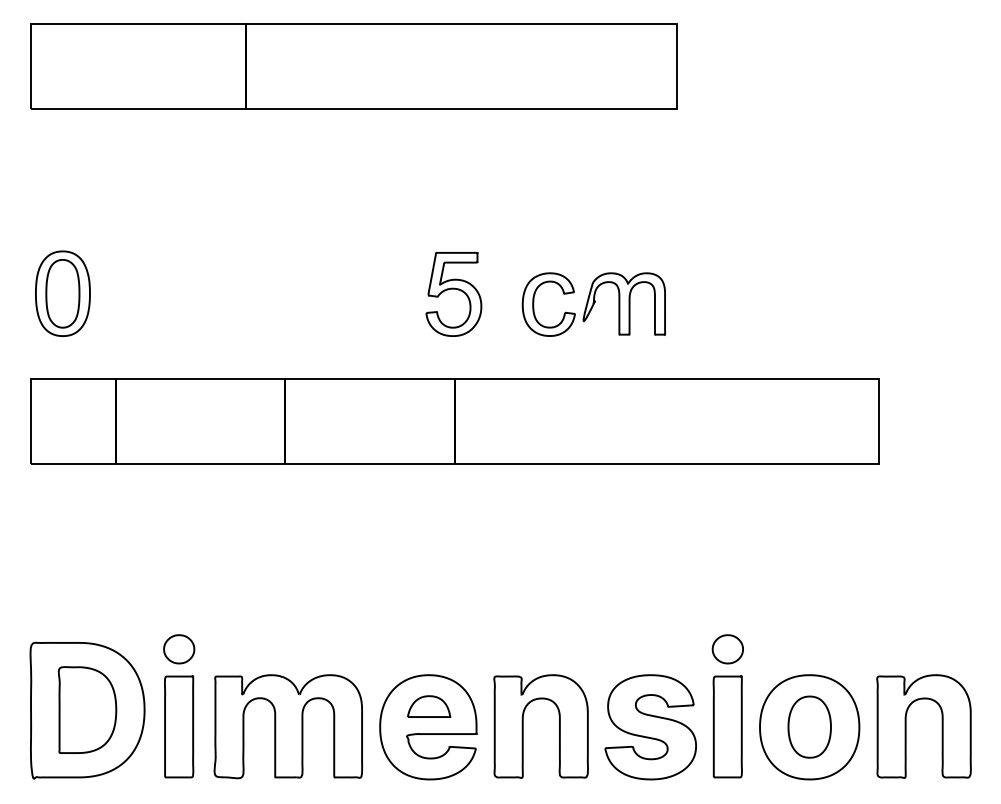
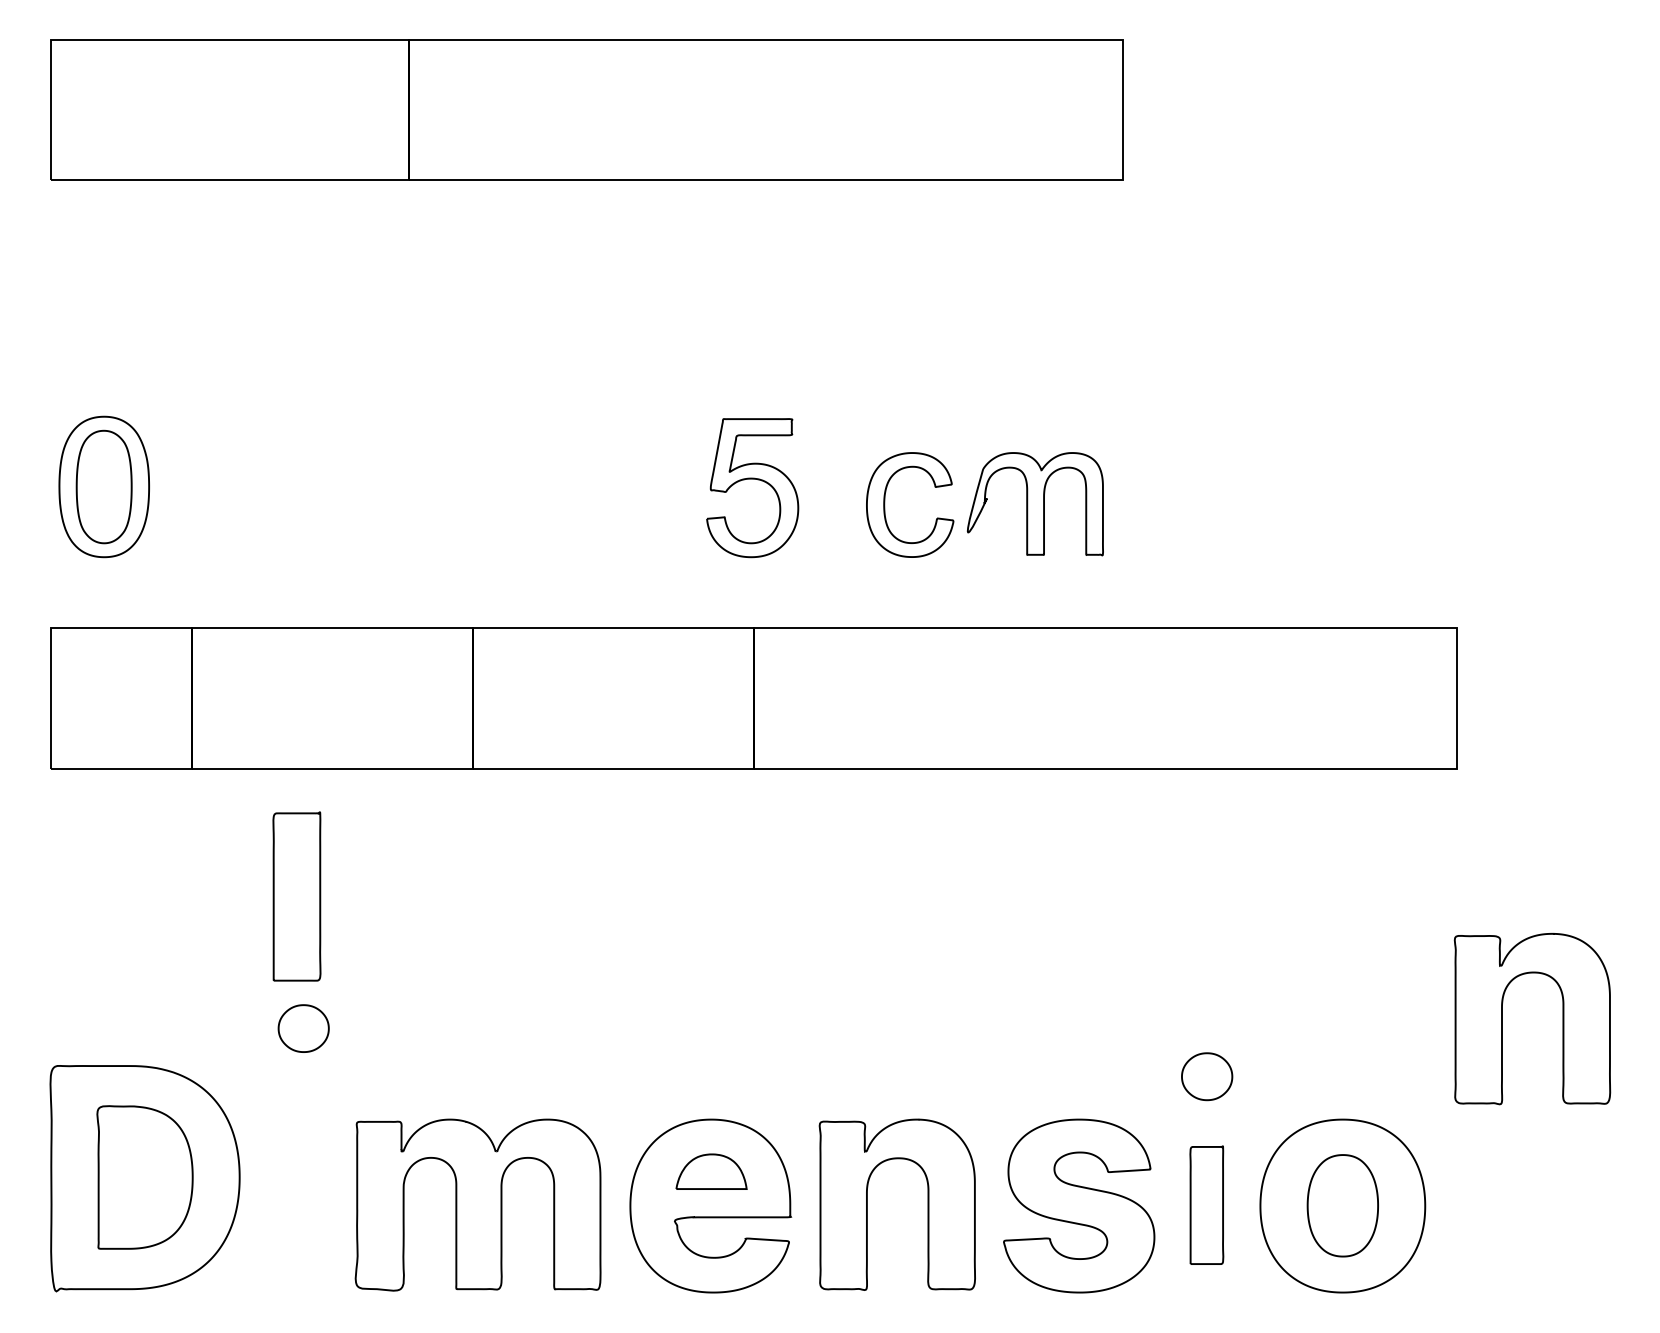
part: (179, 649) -> (304, 1028), moved
part: (179, 726) -> (297, 896), moved
part: (727, 726) -> (1206, 1204), size x0.7
part: (906, 726) -> (1503, 1018), moved

